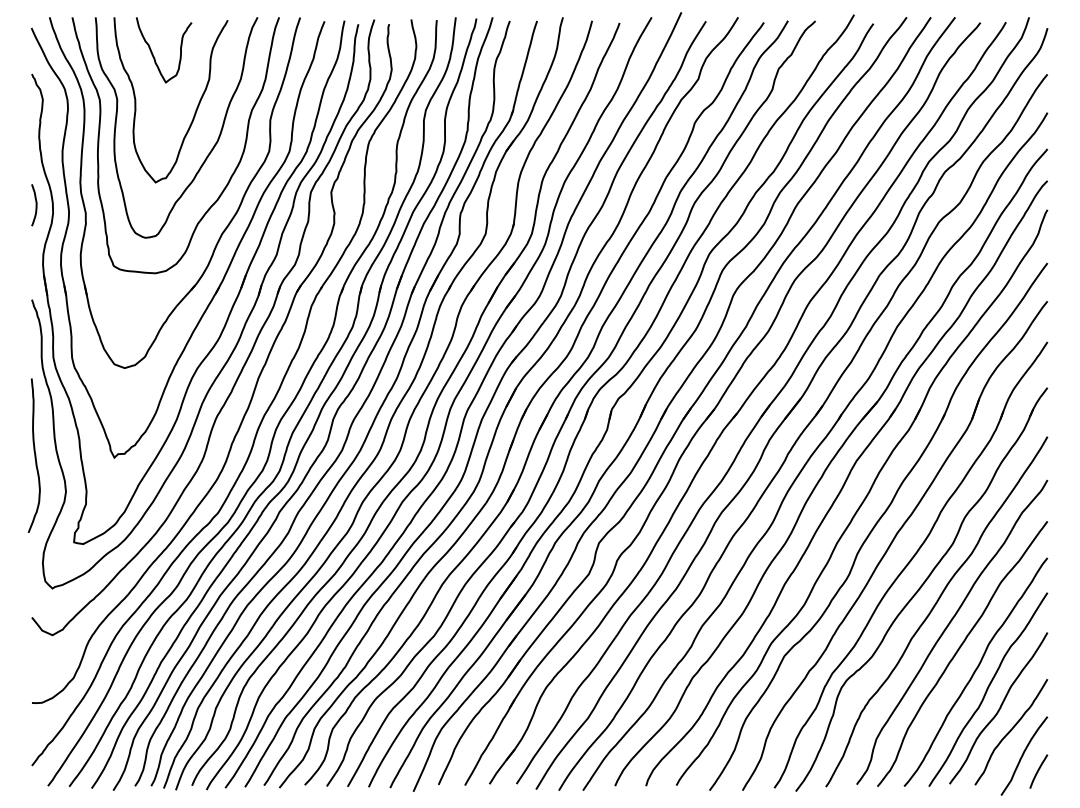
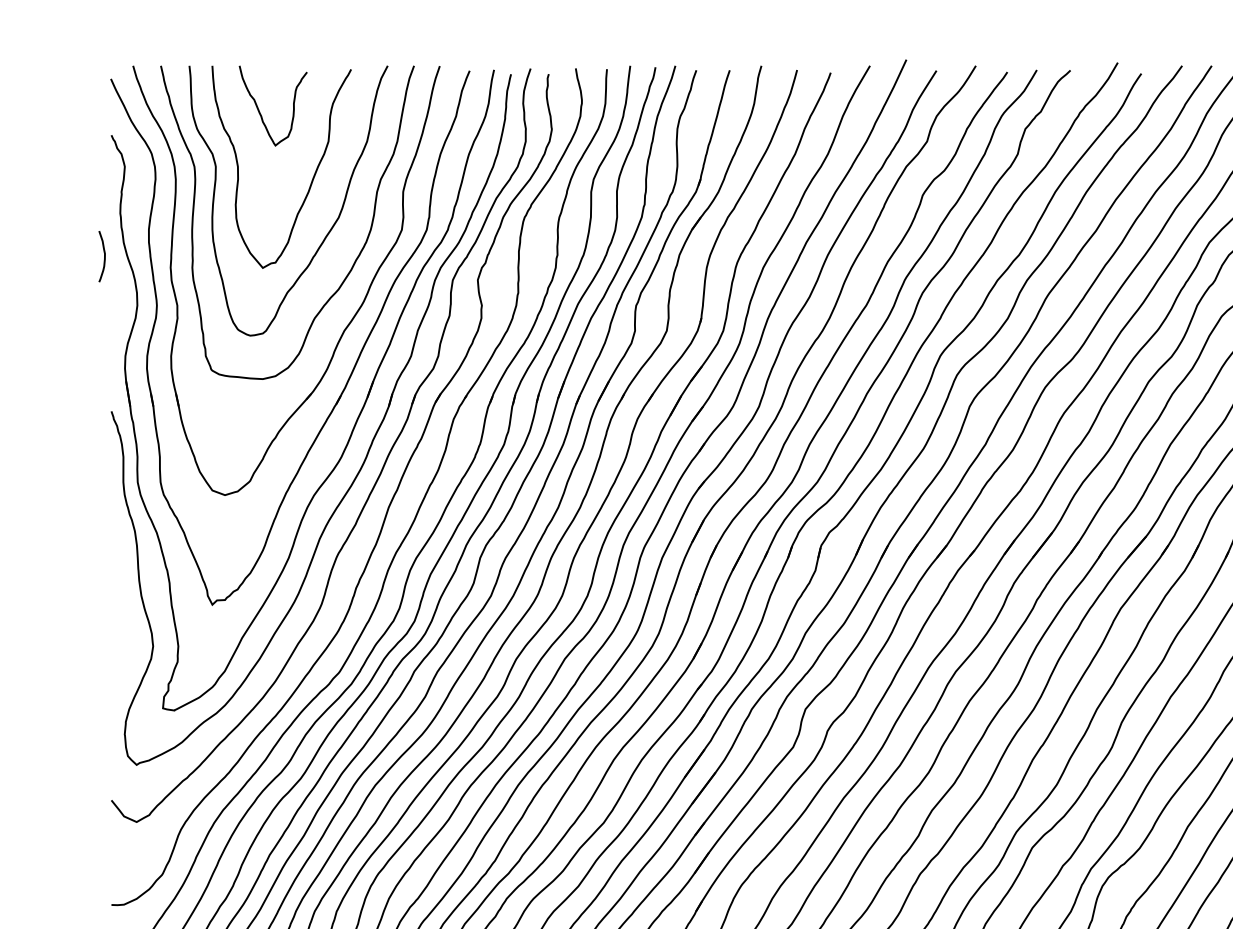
curve: (35, 205) -> (103, 256), moved
curve: (34, 455) -> (114, 602), removed

